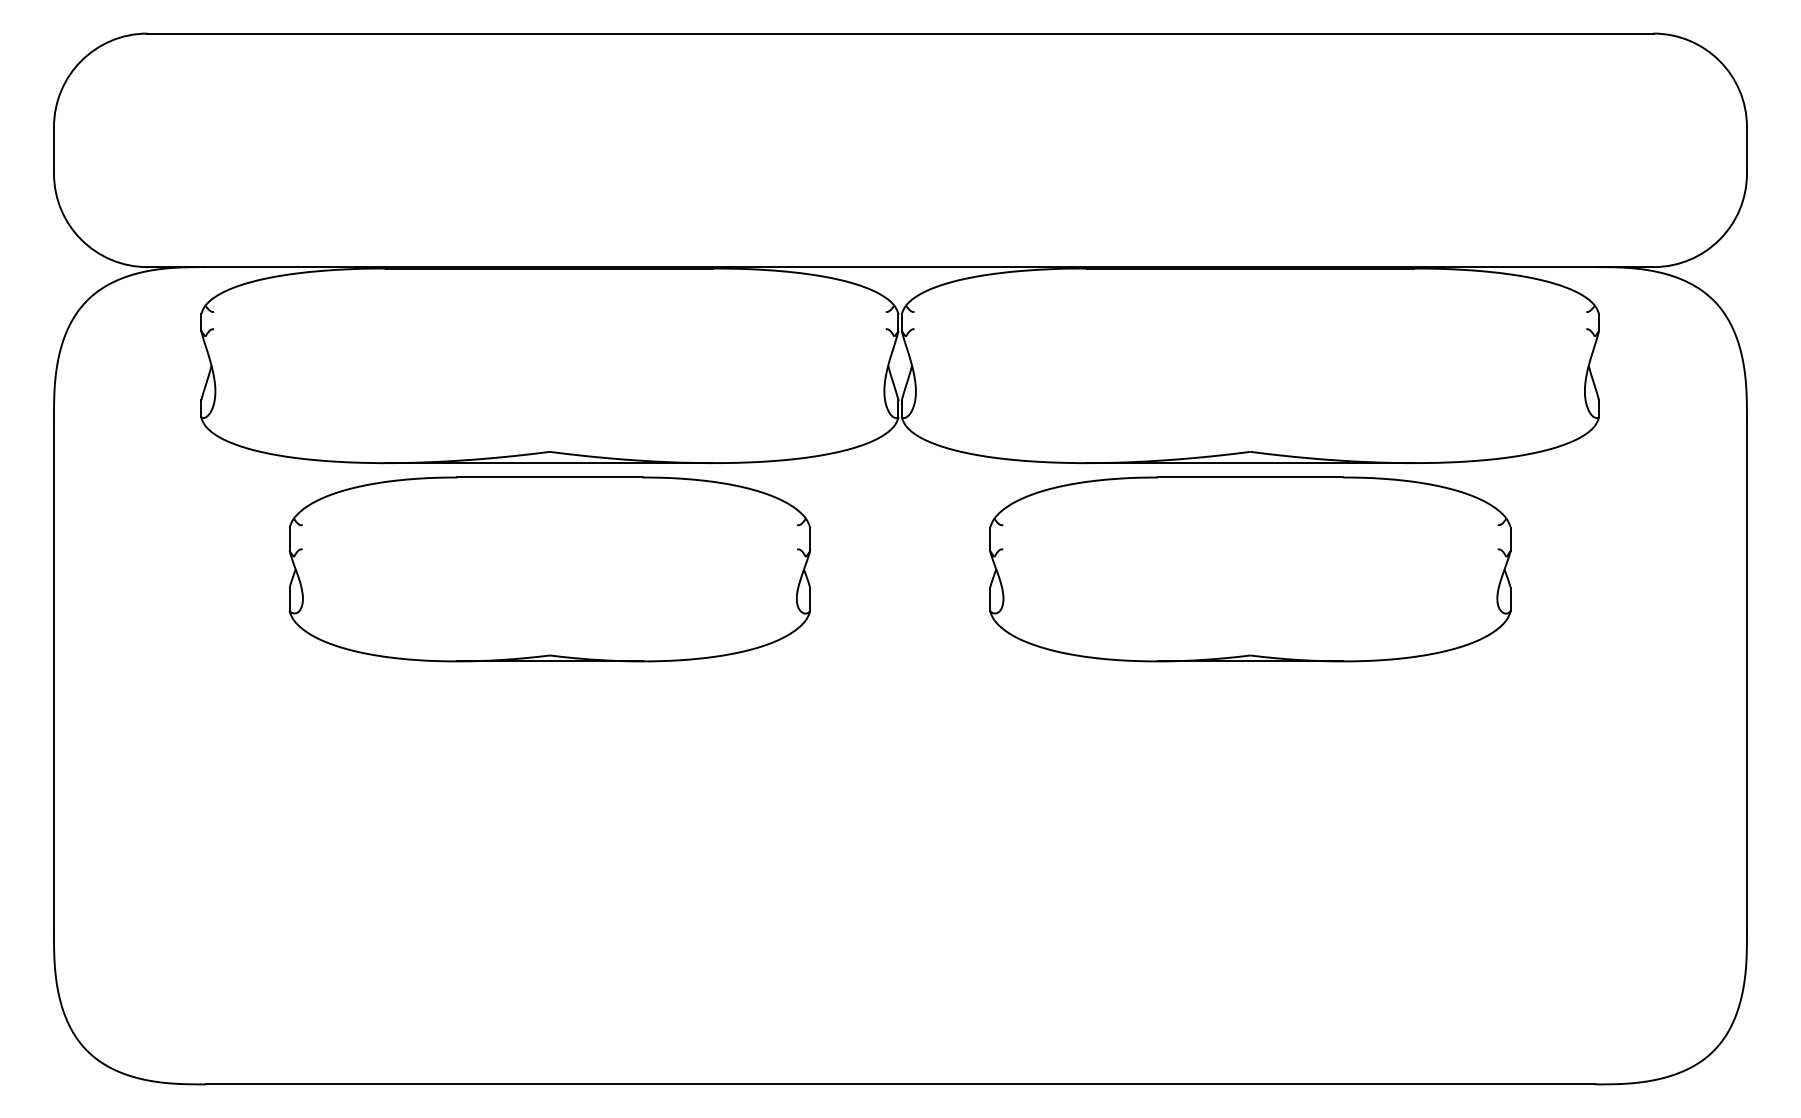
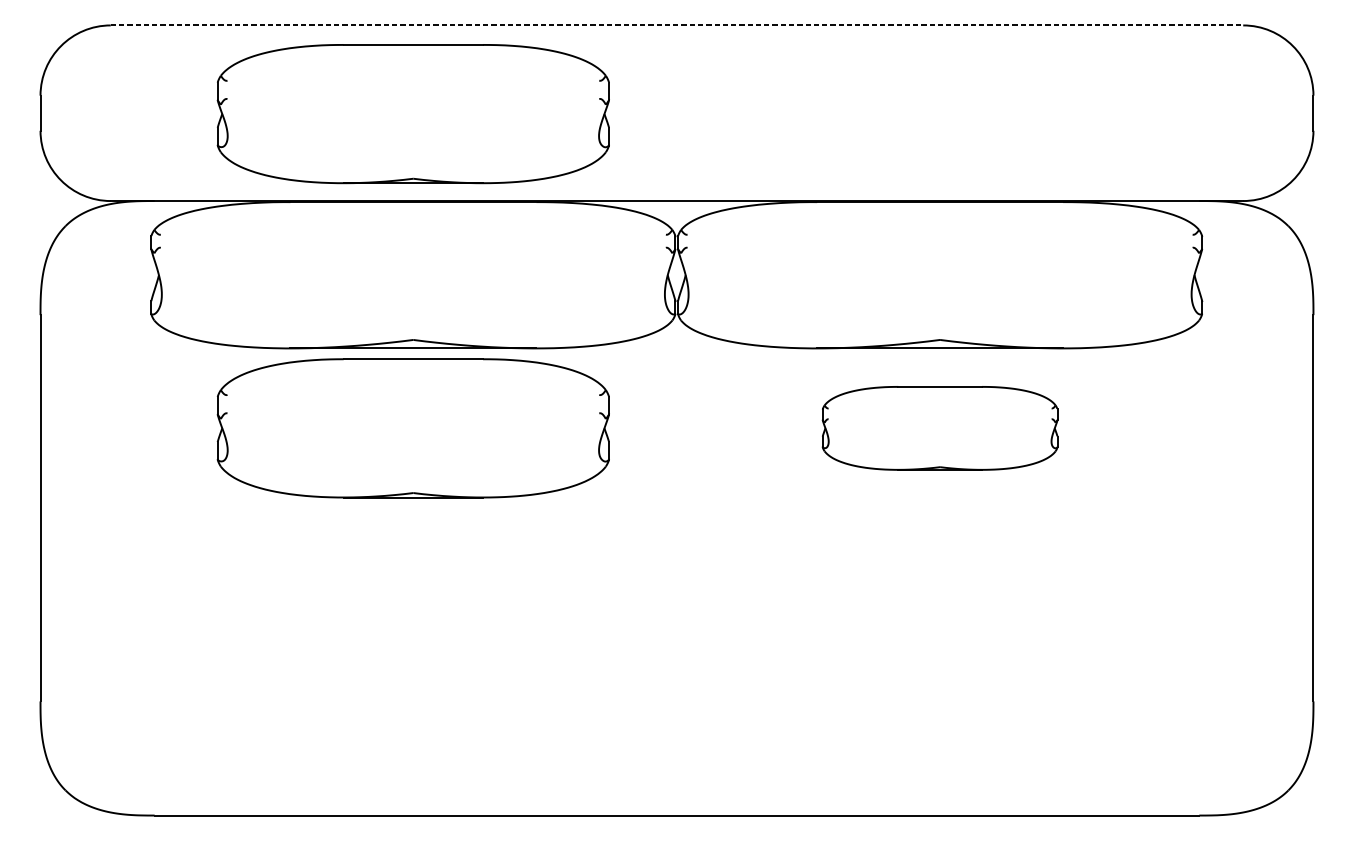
line: (900, 33) -> (677, 25), solid -> dashed
part: (549, 151) -> (413, 114), added
part: (1250, 569) -> (940, 428), size x0.6

